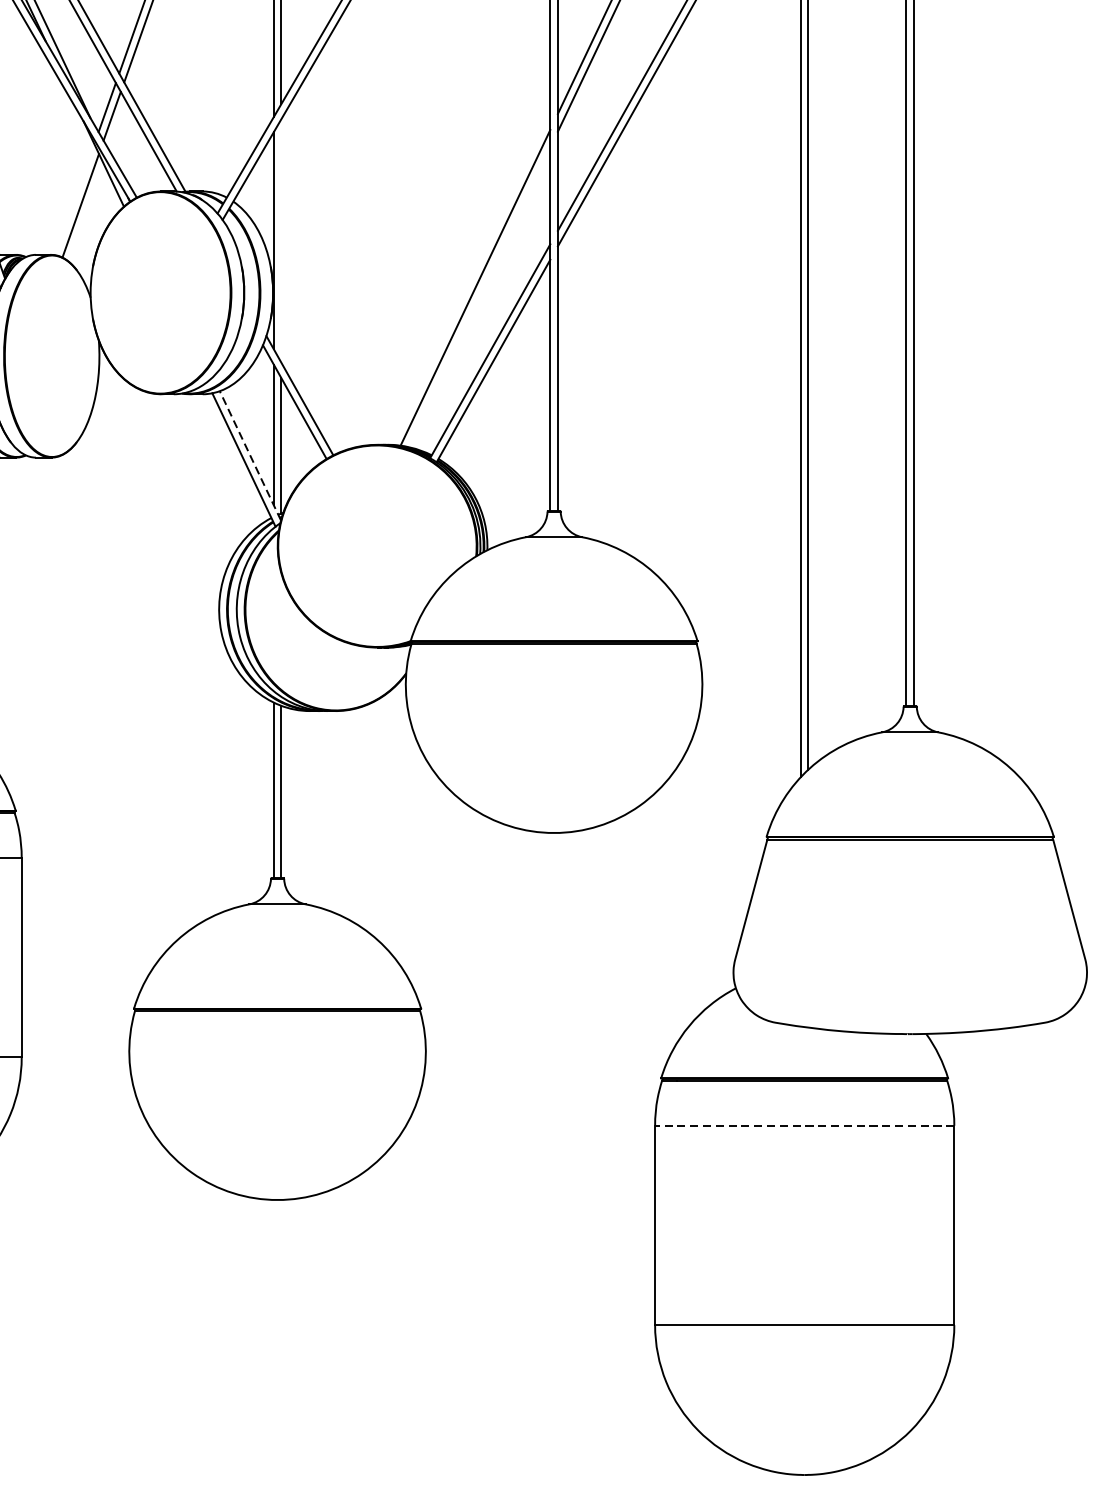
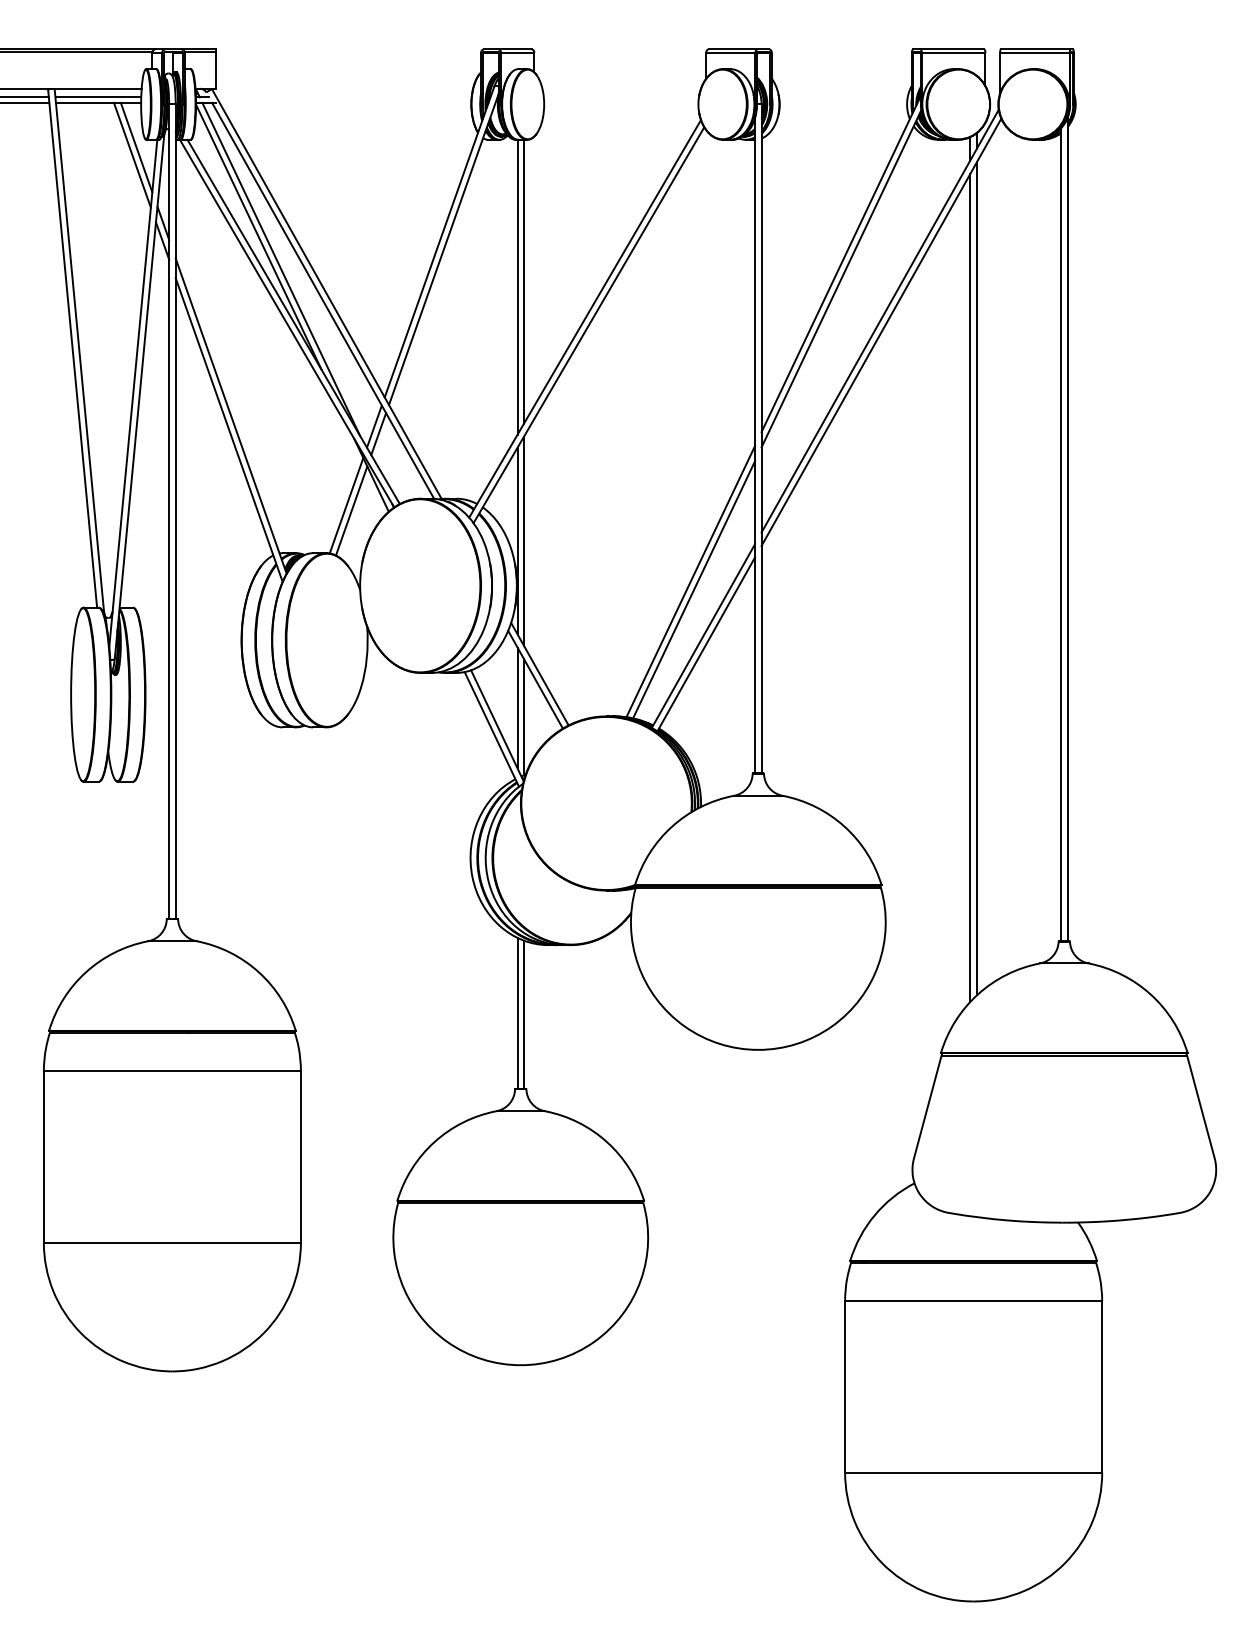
line: (74, 199) -> (346, 505), added
line: (281, 240) -> (524, 540), added
line: (479, 297) -> (694, 589), added
line: (250, 455) -> (497, 725), dashed -> solid
line: (804, 1125) -> (973, 1301), dashed -> solid

